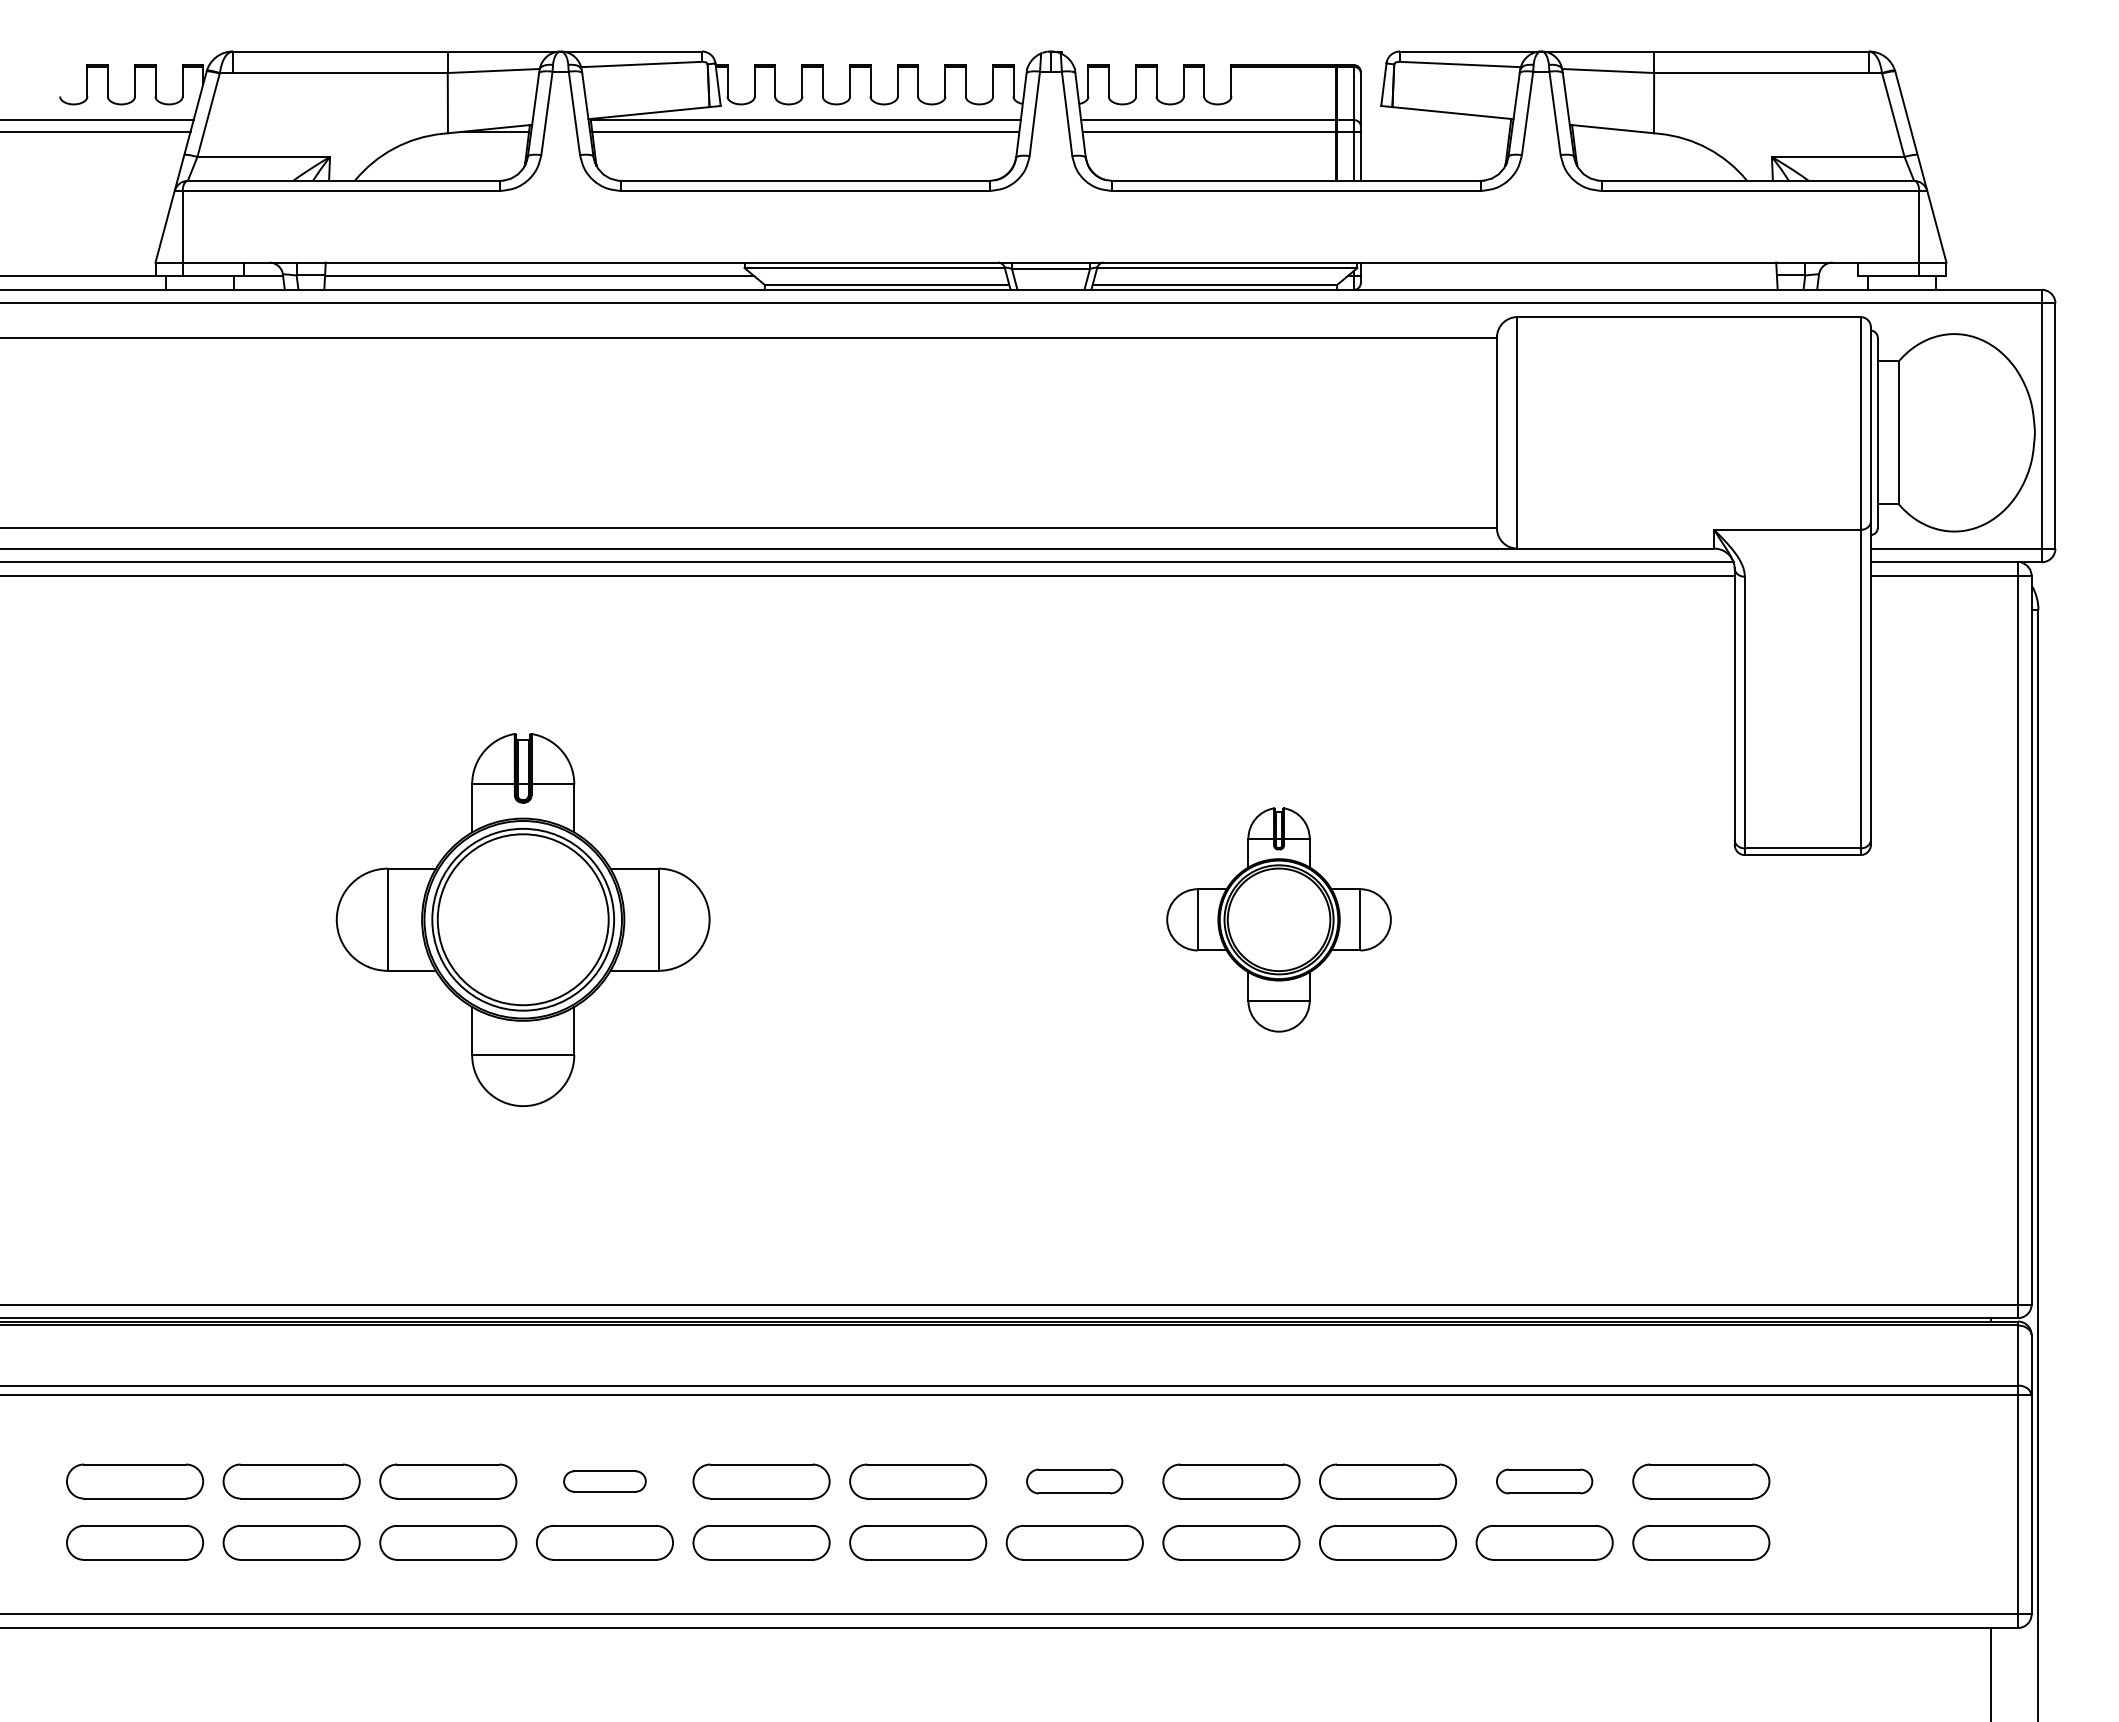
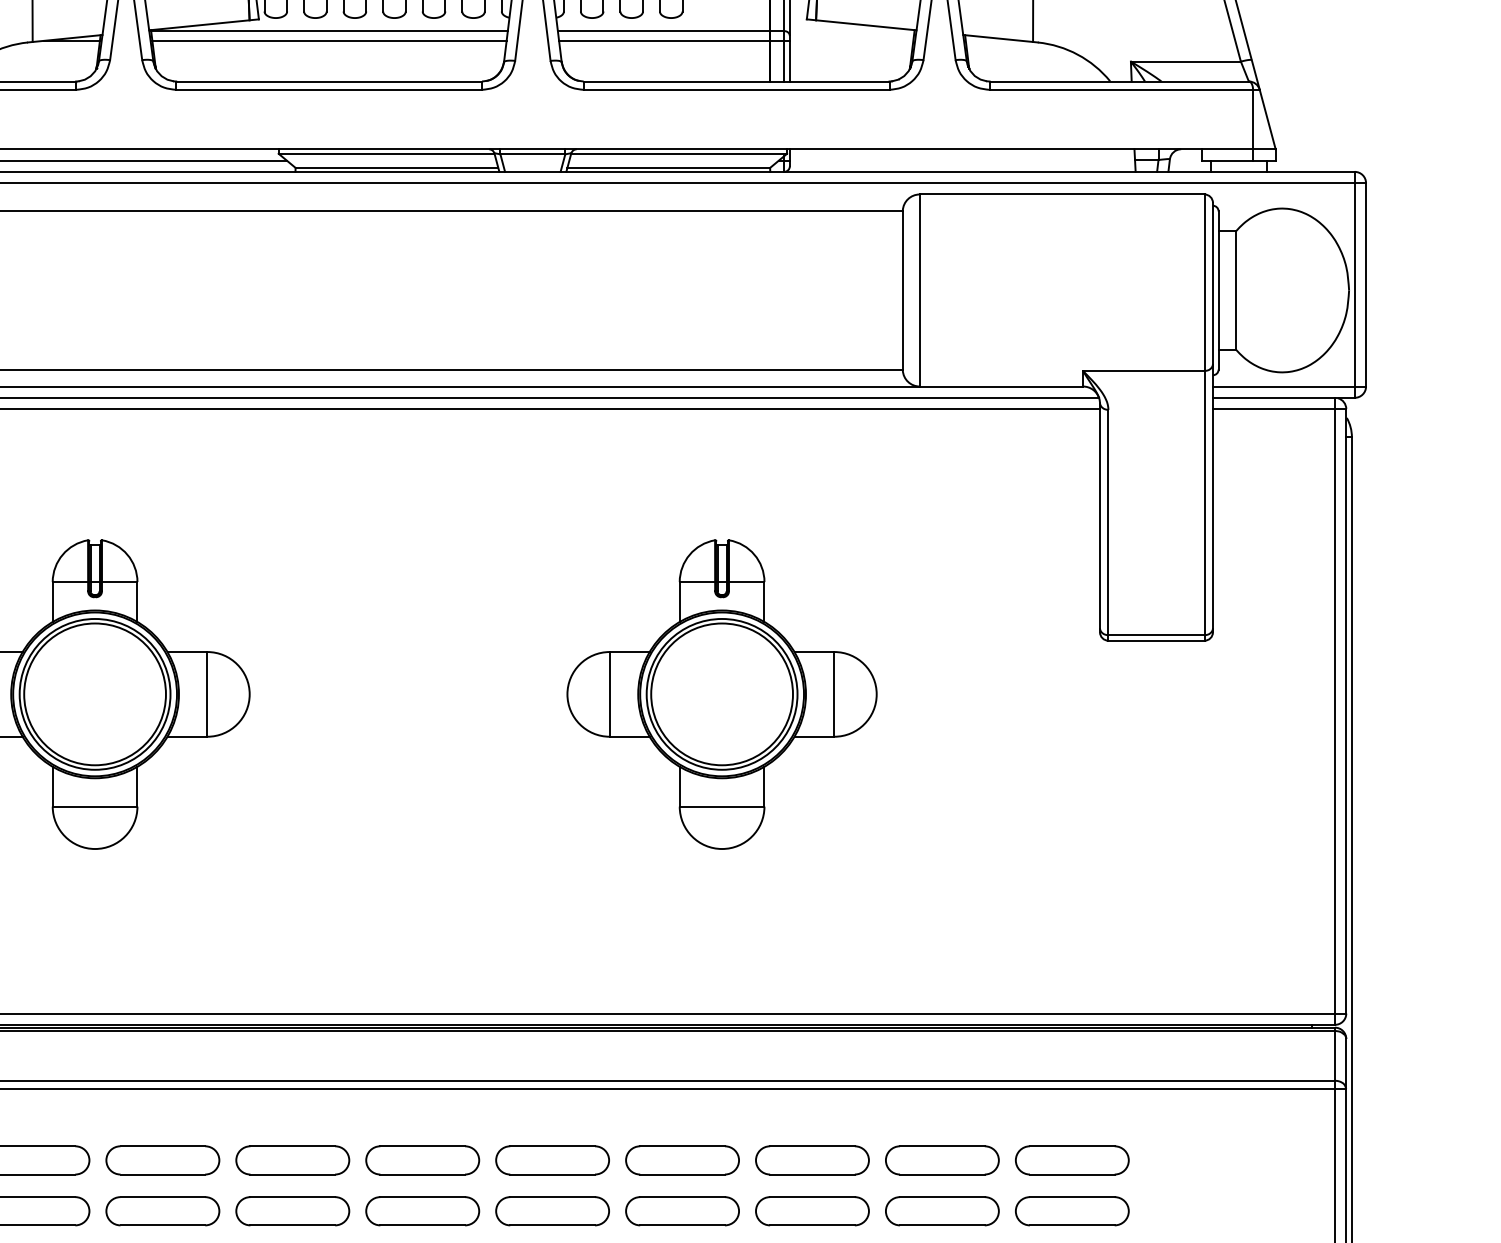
part: (1278, 919) -> (721, 694), size x1.67
part: (604, 1481) -> (162, 1160), size x1.67
part: (1074, 1481) -> (552, 1160), size x1.43
part: (1544, 1481) -> (942, 1160), size x1.43

